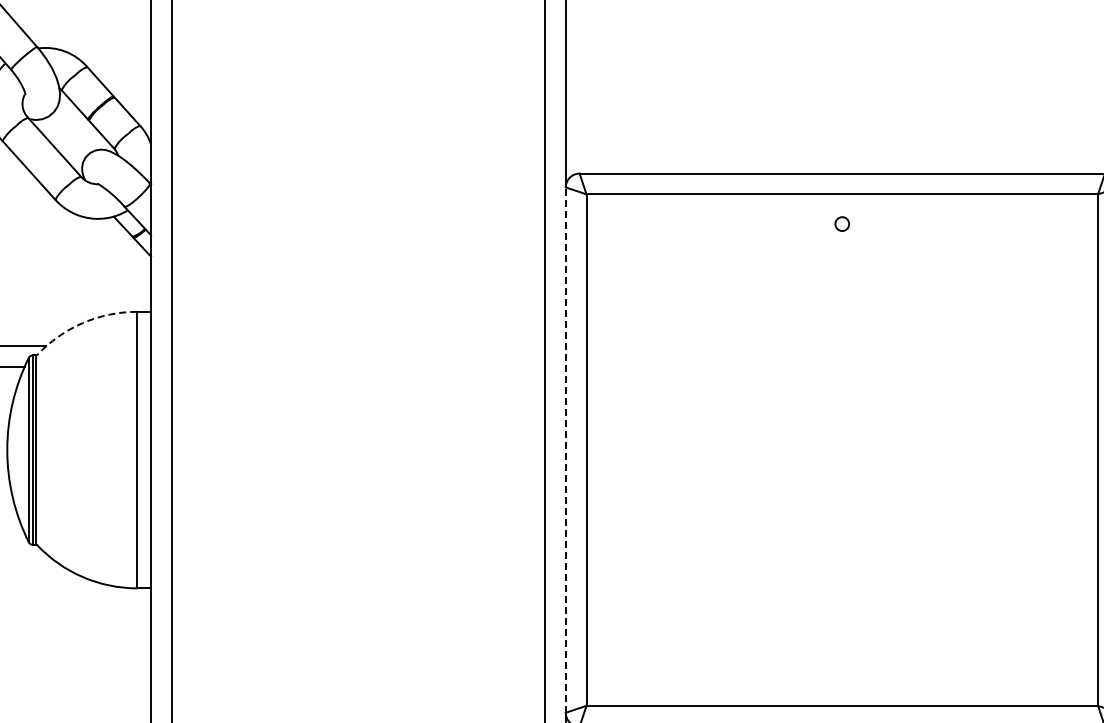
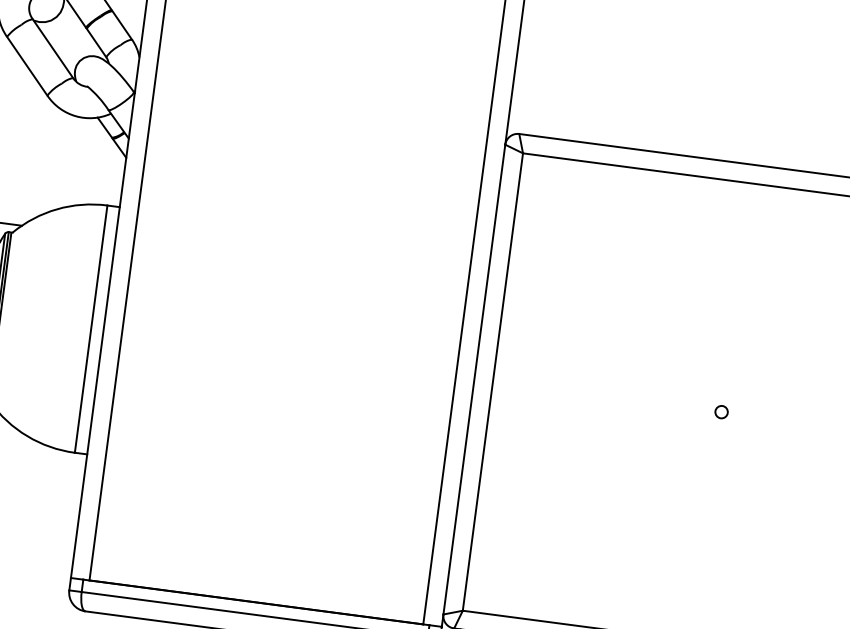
circle: (842, 223) -> (721, 411), moved
arc: (82, 323) -> (57, 209), dashed -> solid
line: (565, 450) -> (474, 379), dashed -> solid

